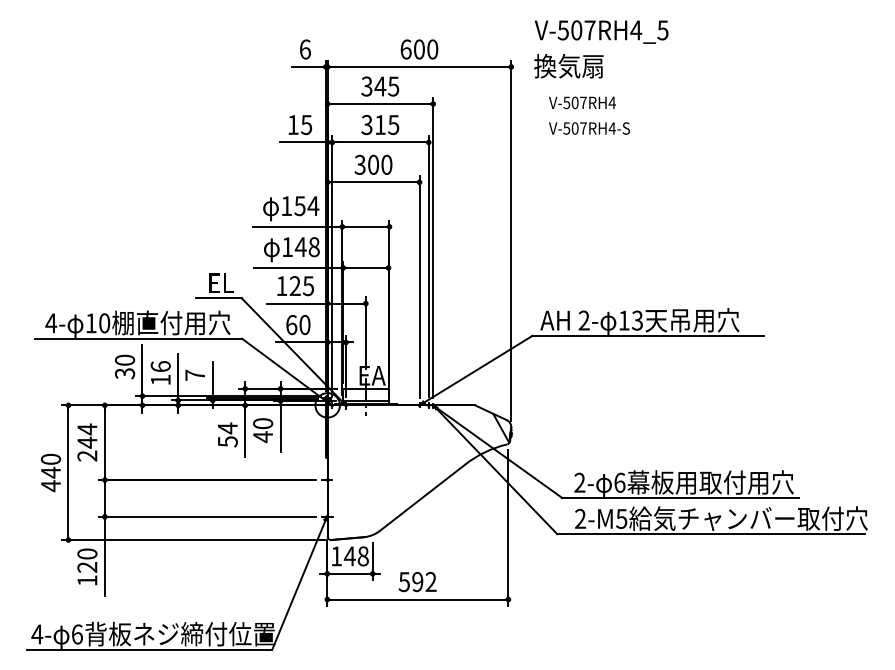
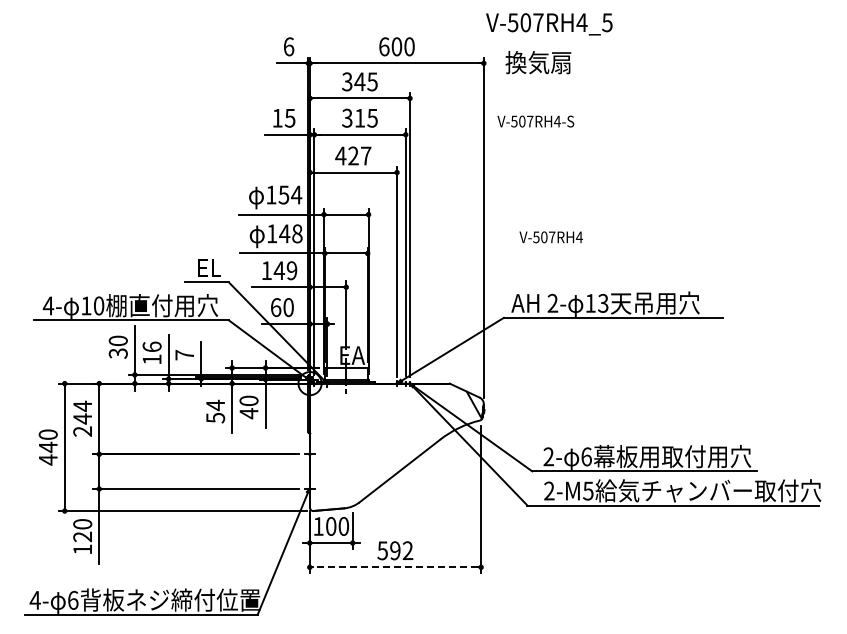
text: (601, 32) -> (549, 24), moved
text: (581, 103) -> (550, 237), moved
text: (589, 128) -> (535, 121), moved
text: (373, 164) -> (353, 155), 300 -> 427
text: (301, 285) -> (285, 270), 125 -> 149
text: (356, 556) -> (337, 526), 148 -> 100
line: (416, 599) -> (394, 567), solid -> dashed

